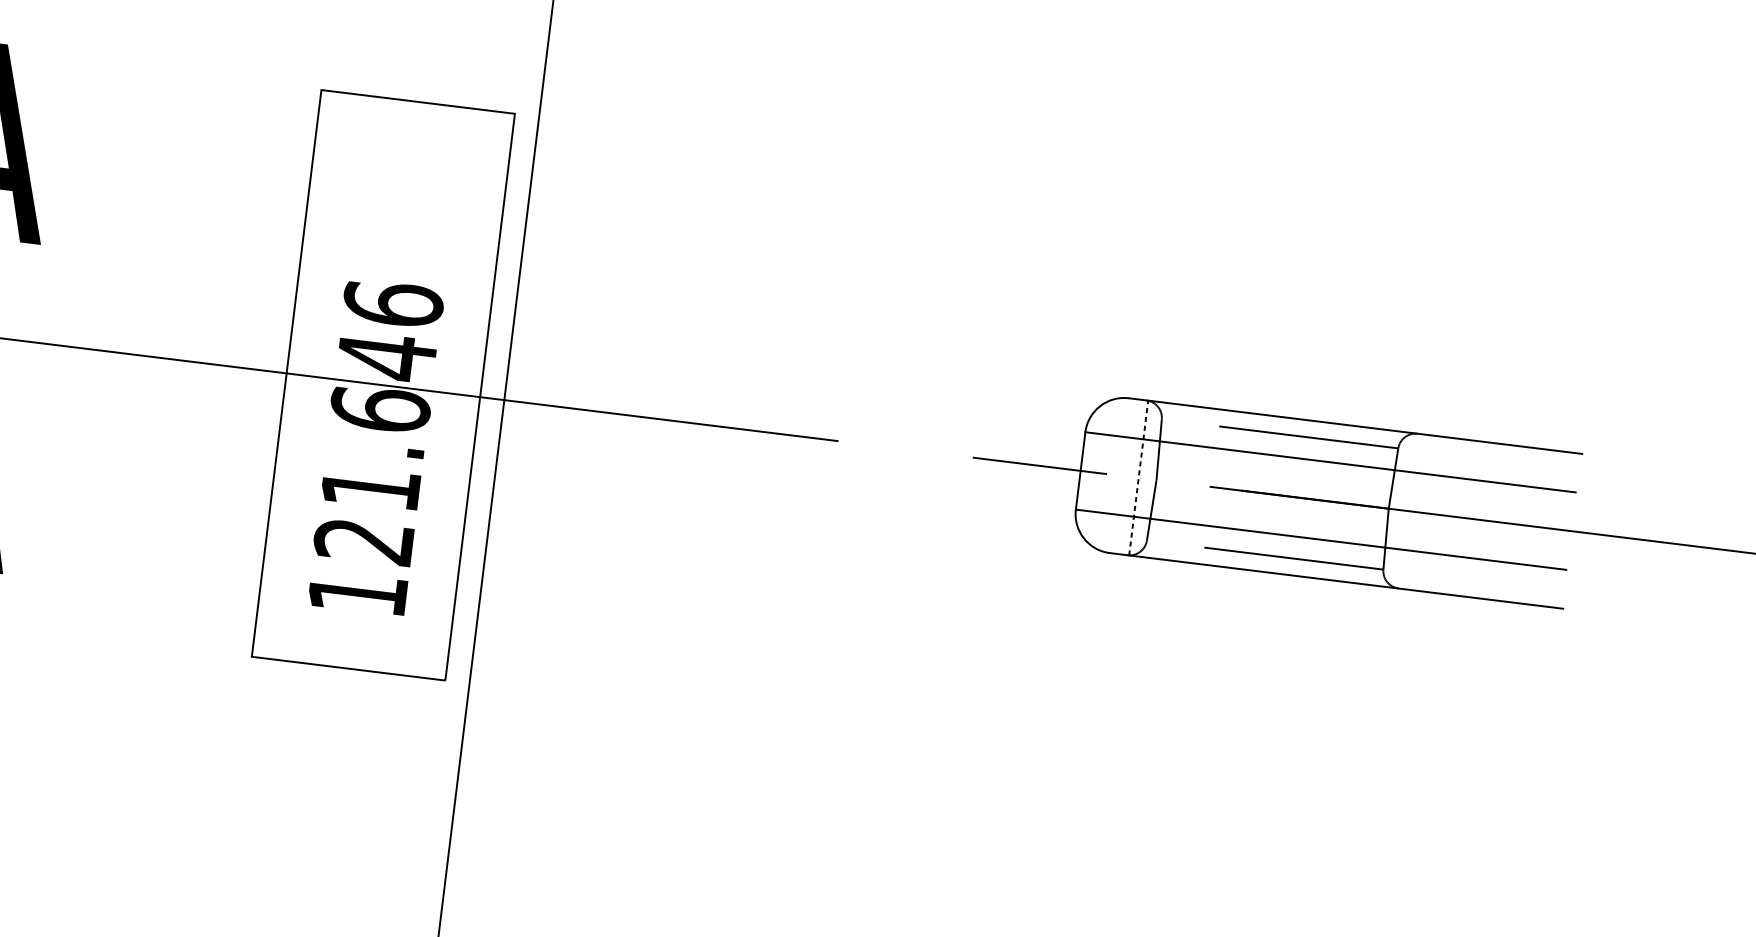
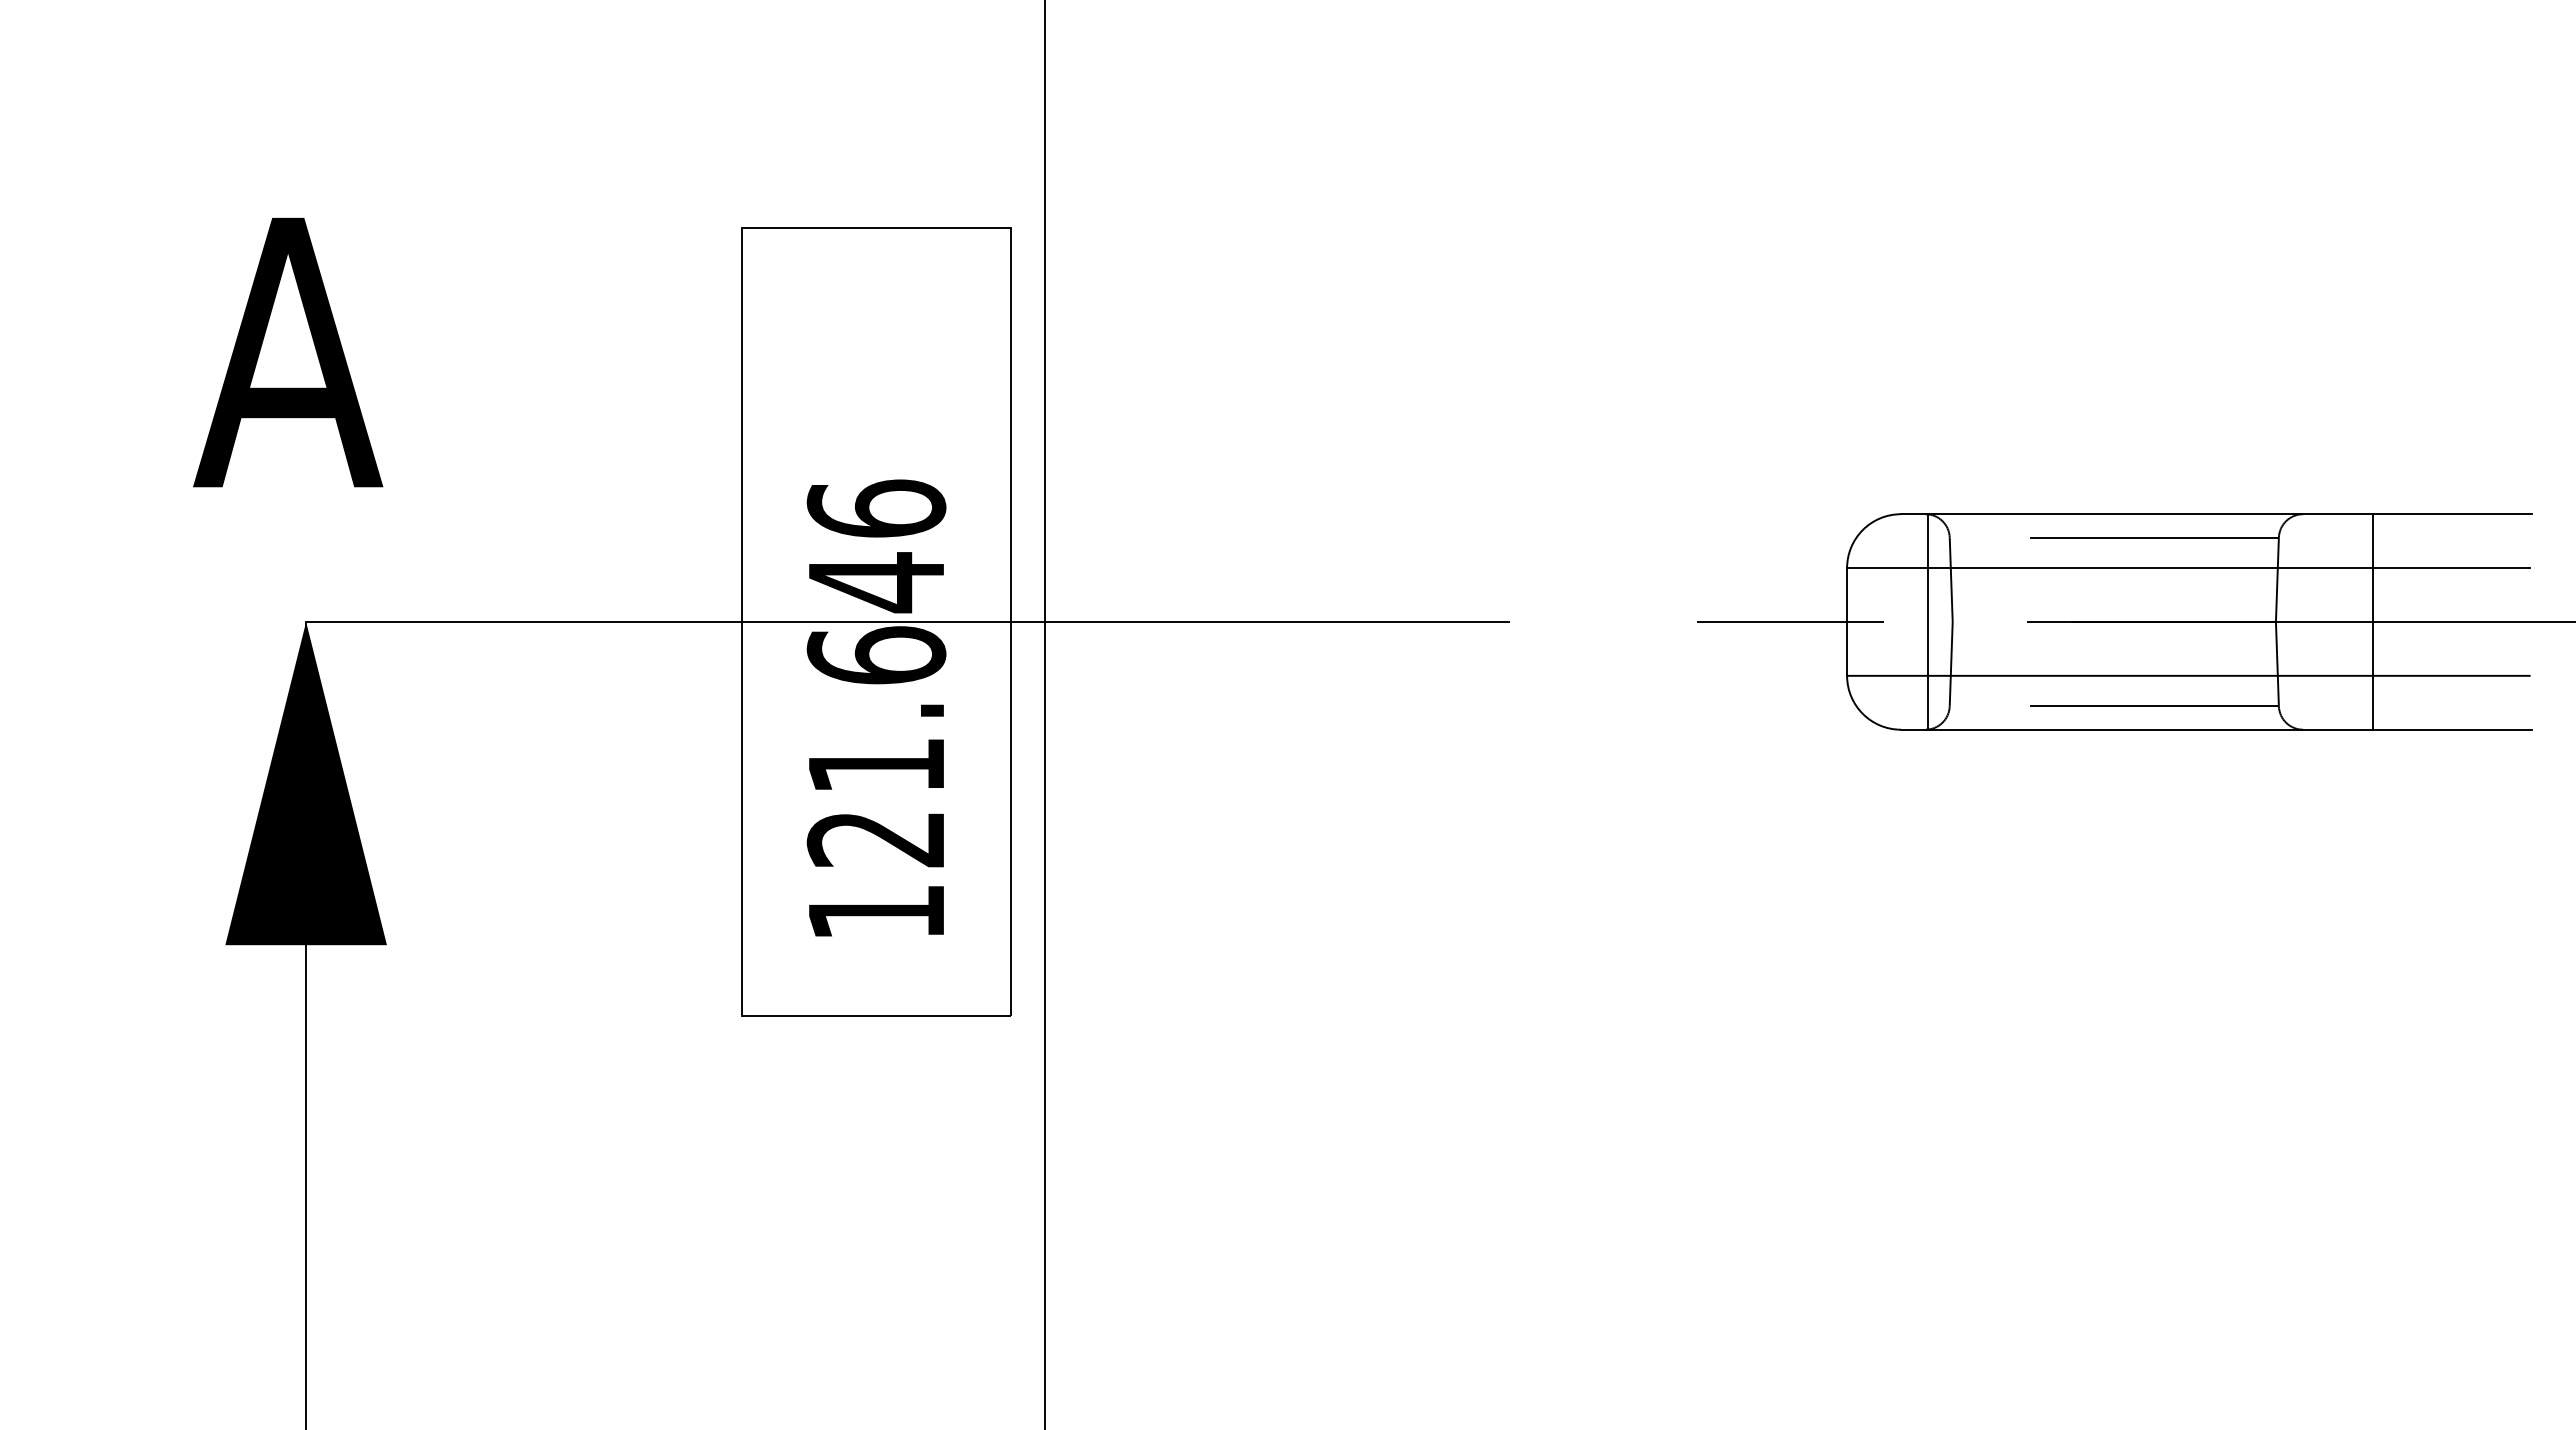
line: (1138, 477) -> (1927, 621), dashed -> solid
line: (1458, 516) -> (2372, 621), added

